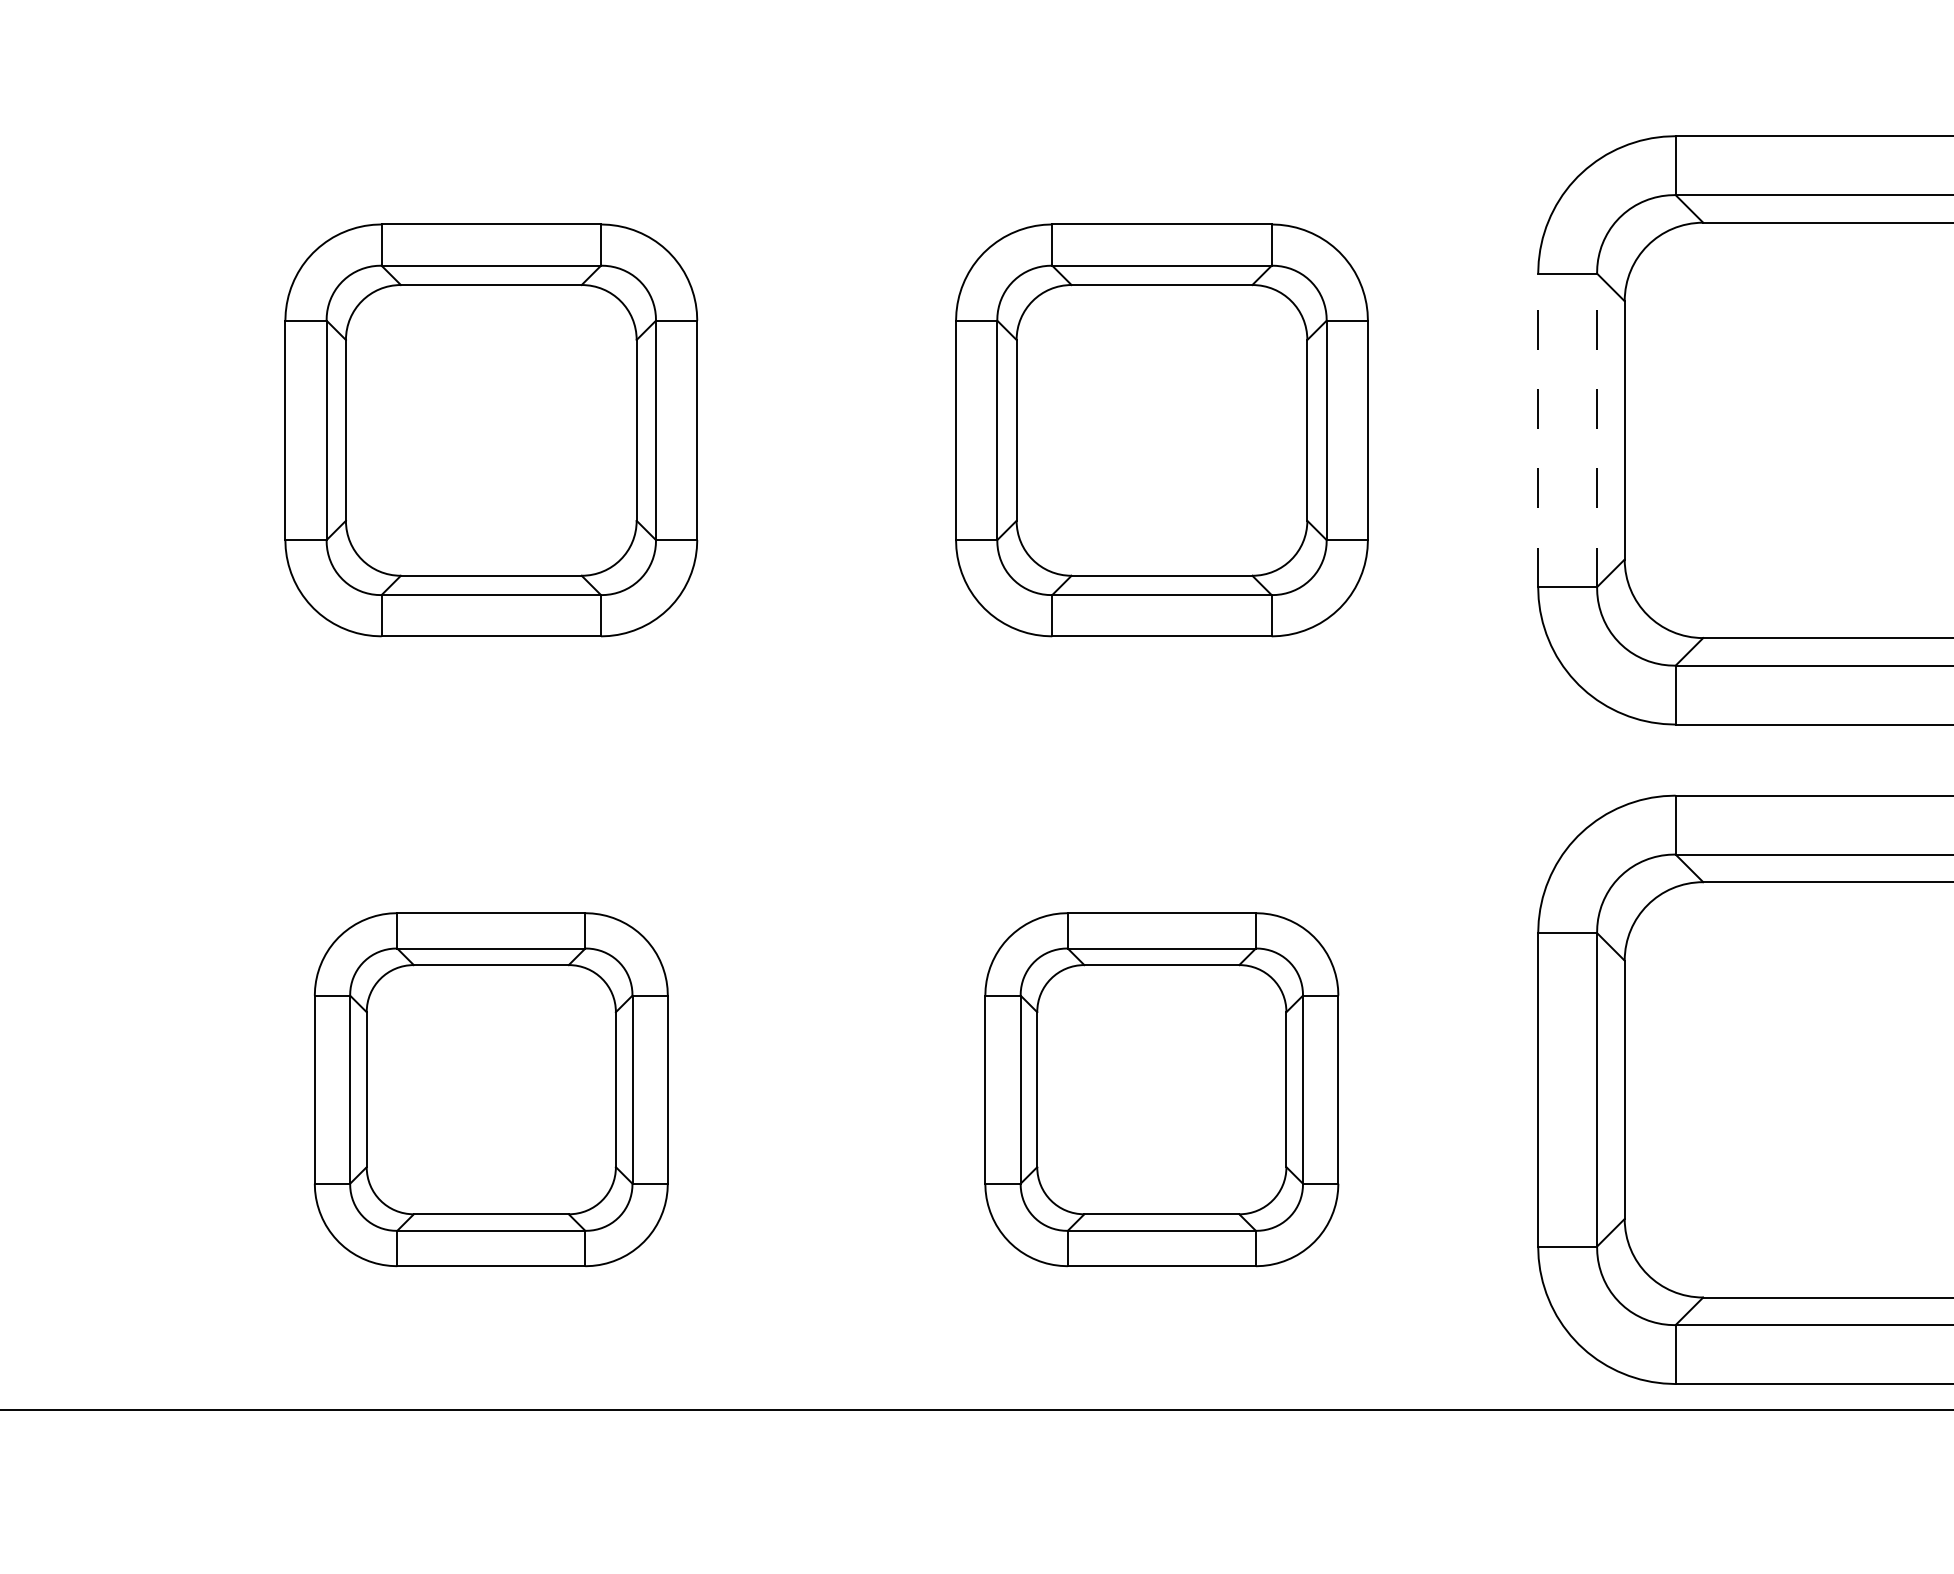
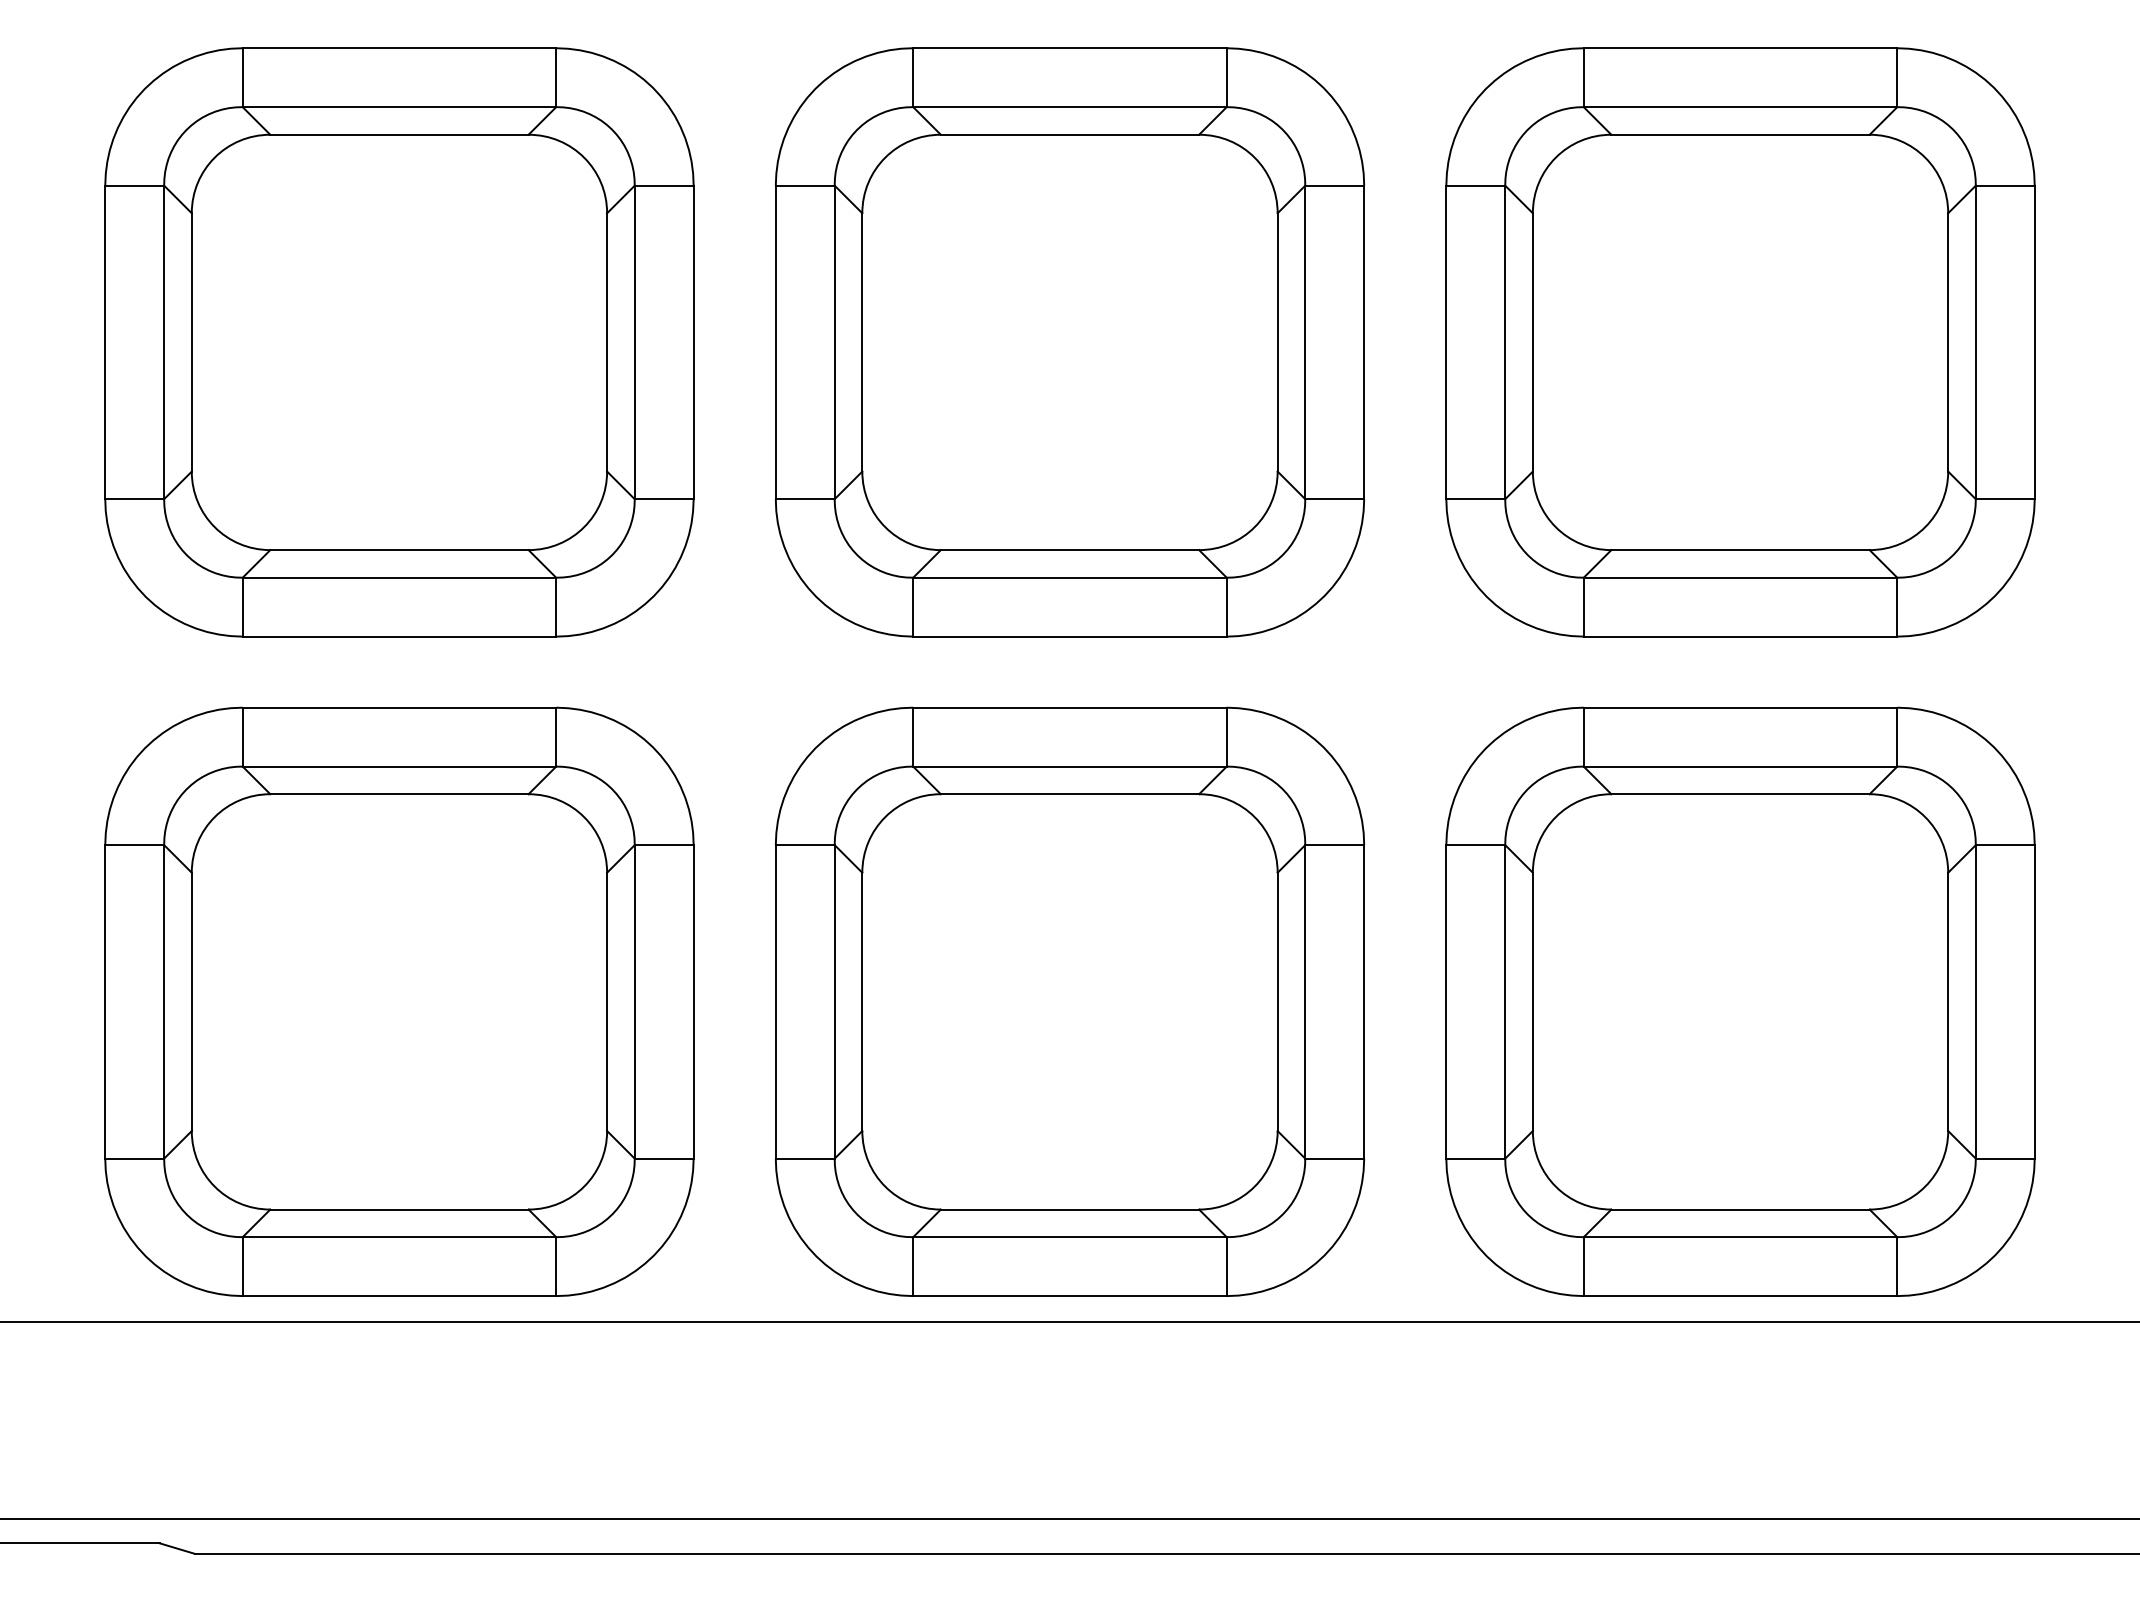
part: (491, 430) -> (399, 342), size x1.43
part: (1162, 430) -> (1070, 342), size x1.43
line: (1538, 430) -> (1446, 342), dashed -> solid
line: (1597, 430) -> (1505, 342), dashed -> solid
part: (491, 1089) -> (399, 1001), size x1.67
part: (1161, 1089) -> (1069, 1001), size x1.67

